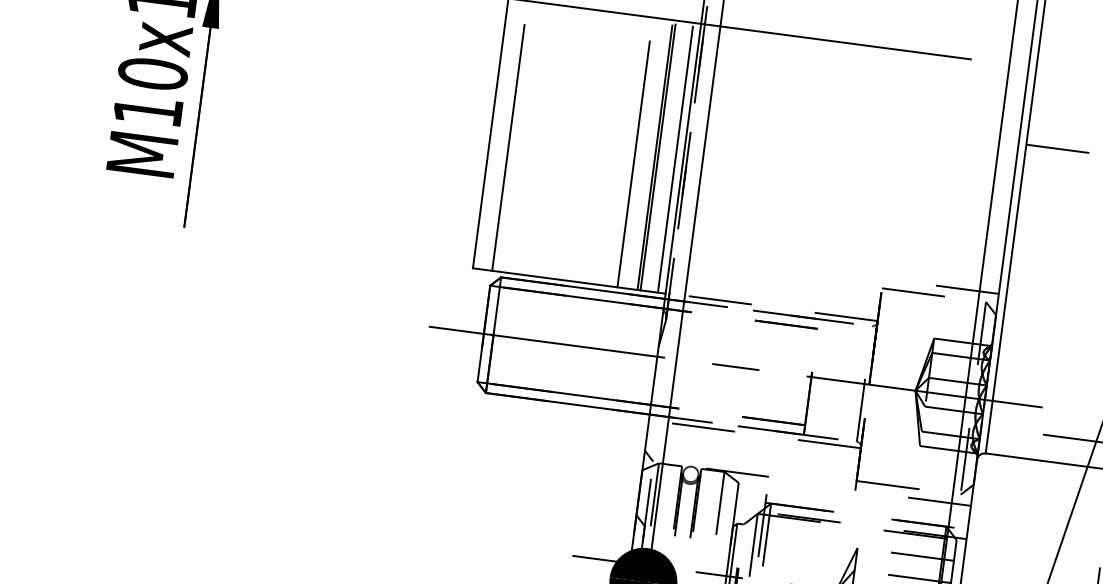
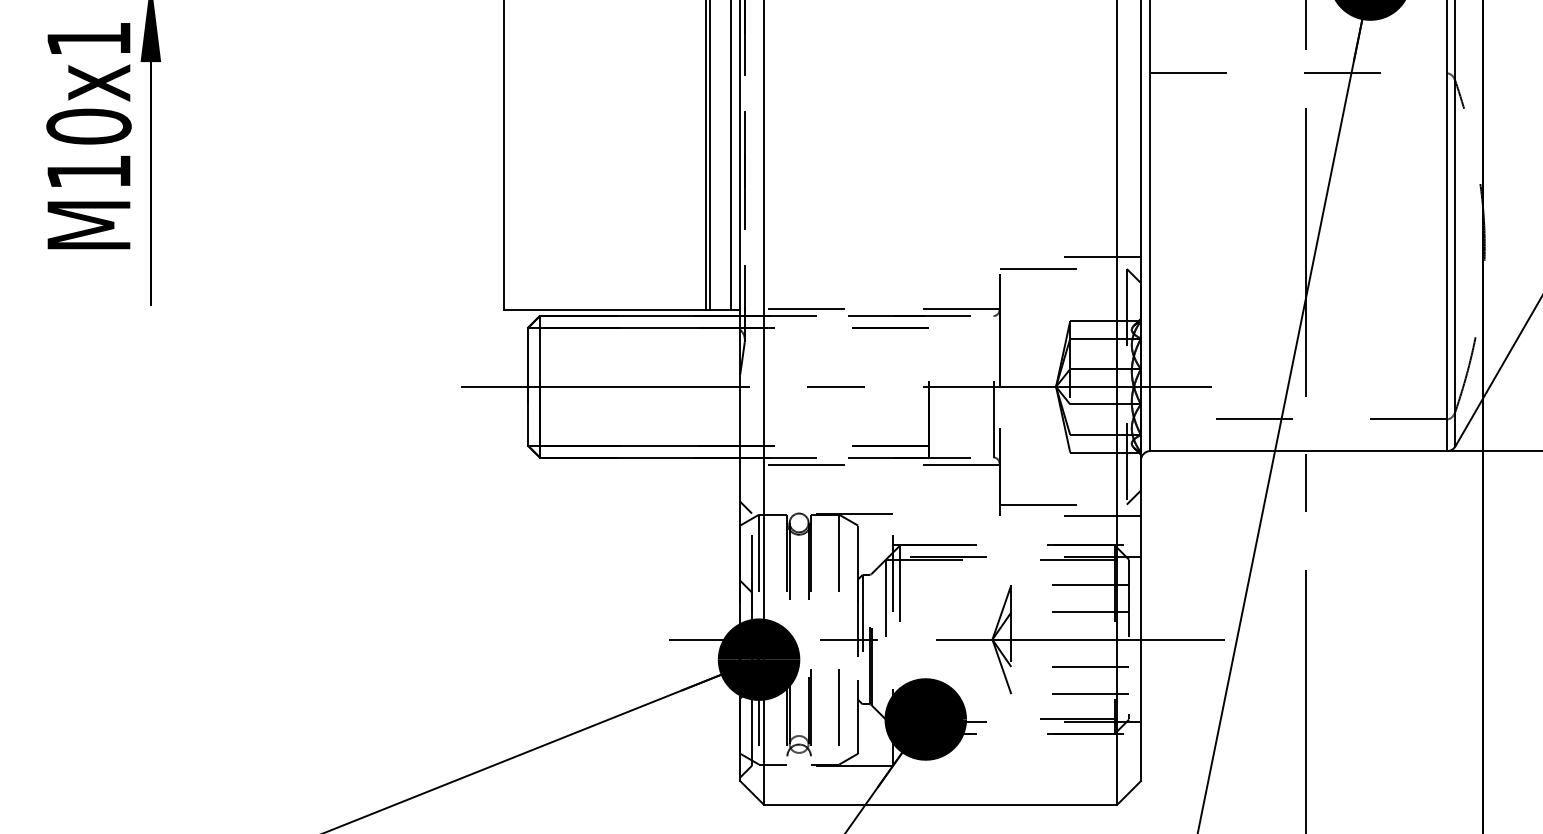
line: (508, 147) -> (528, 158), removed
line: (633, 163) -> (681, 158), removed

